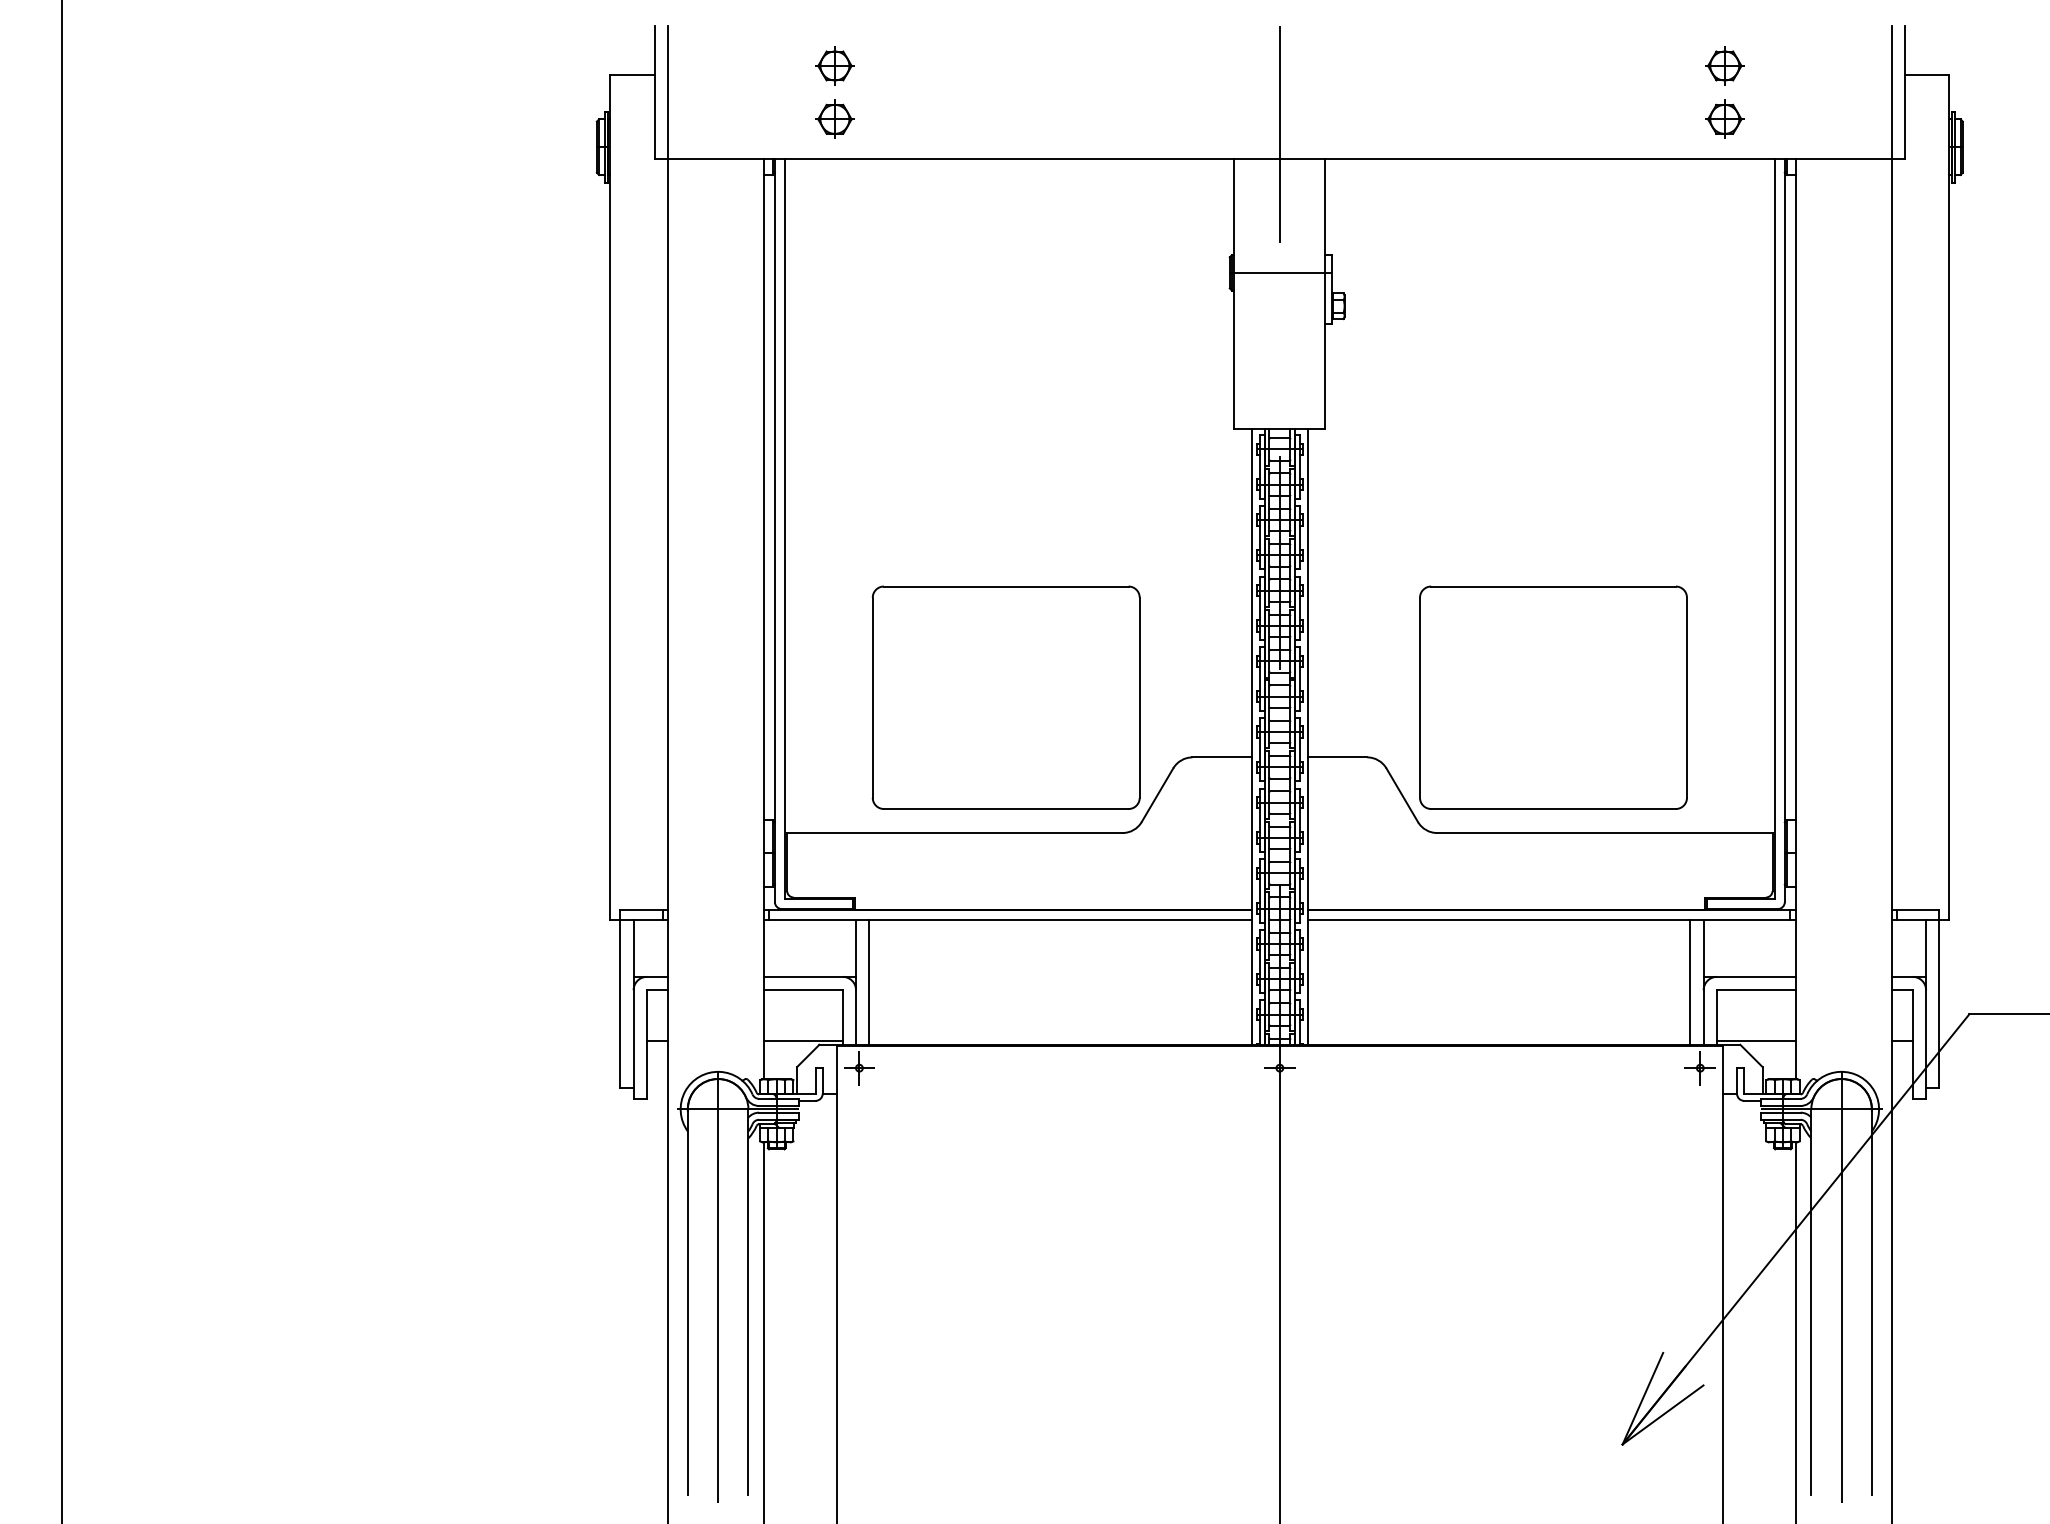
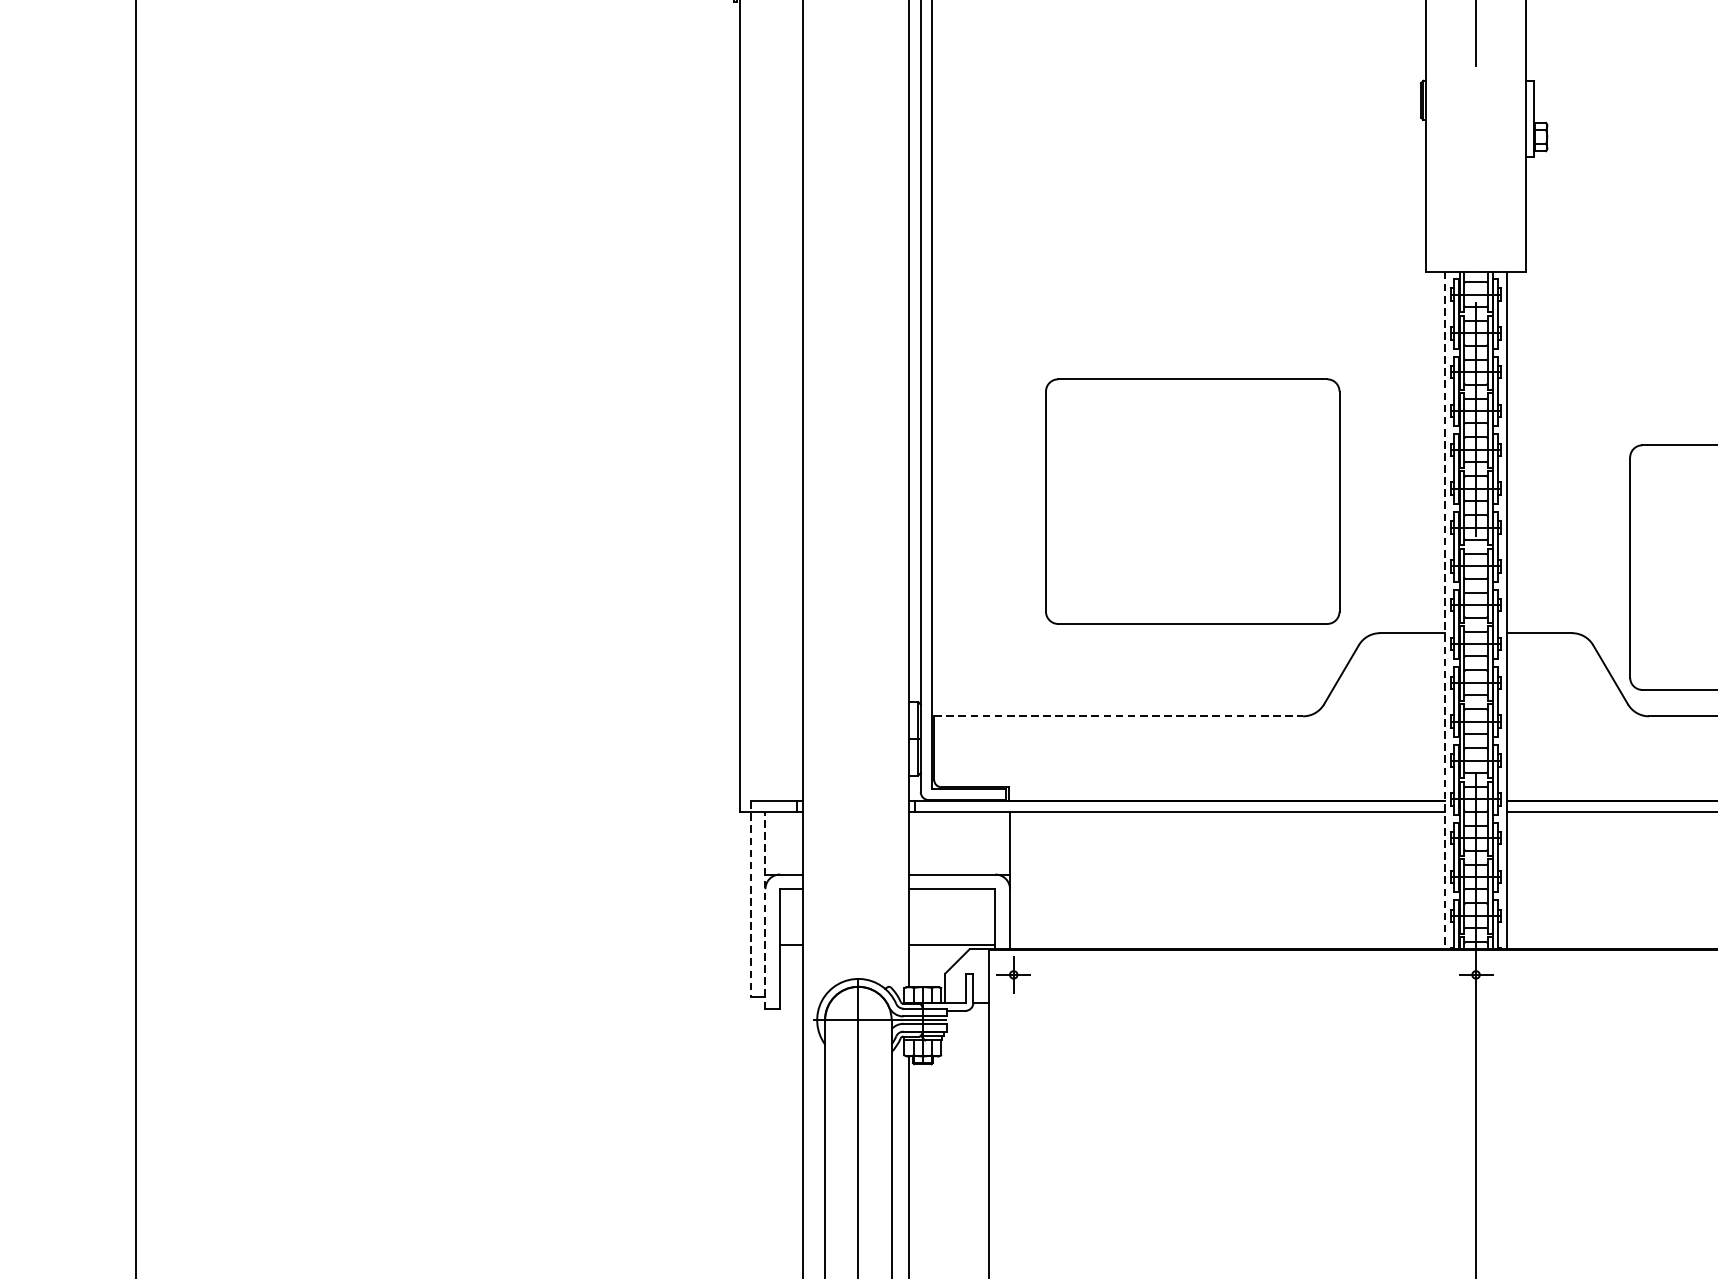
line: (1280, 272) -> (1476, 99), removed
part: (1005, 697) -> (1191, 501), moved
line: (1252, 737) -> (1445, 611), solid -> dashed
line: (954, 833) -> (1118, 716), solid -> dashed
line: (869, 982) -> (1024, 880), removed
line: (620, 999) -> (751, 899), solid -> dashed
line: (633, 1009) -> (765, 910), solid -> dashed

